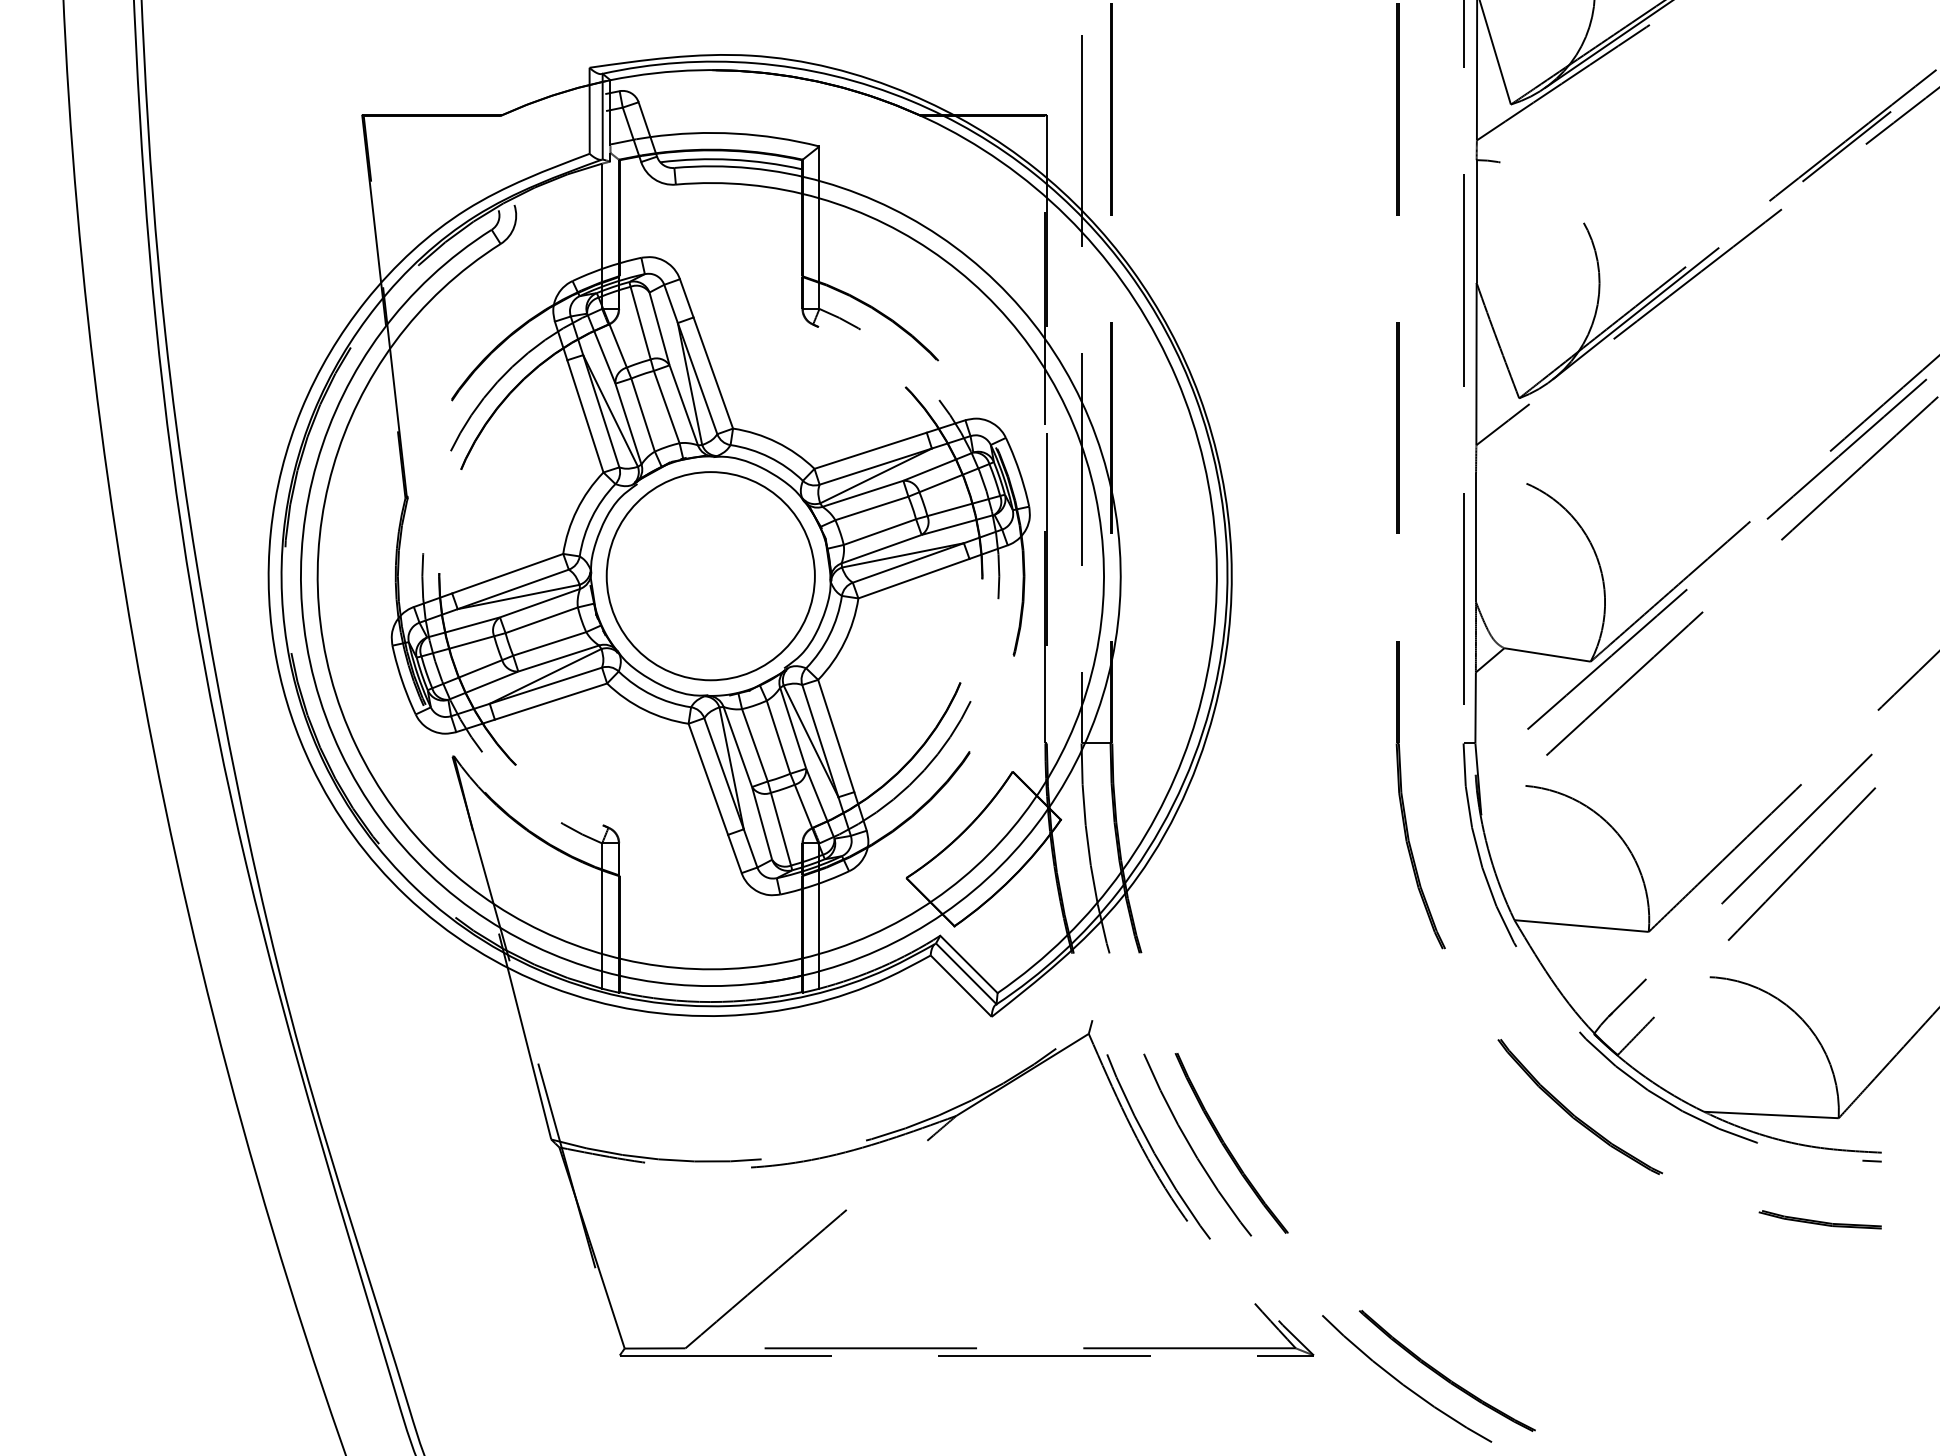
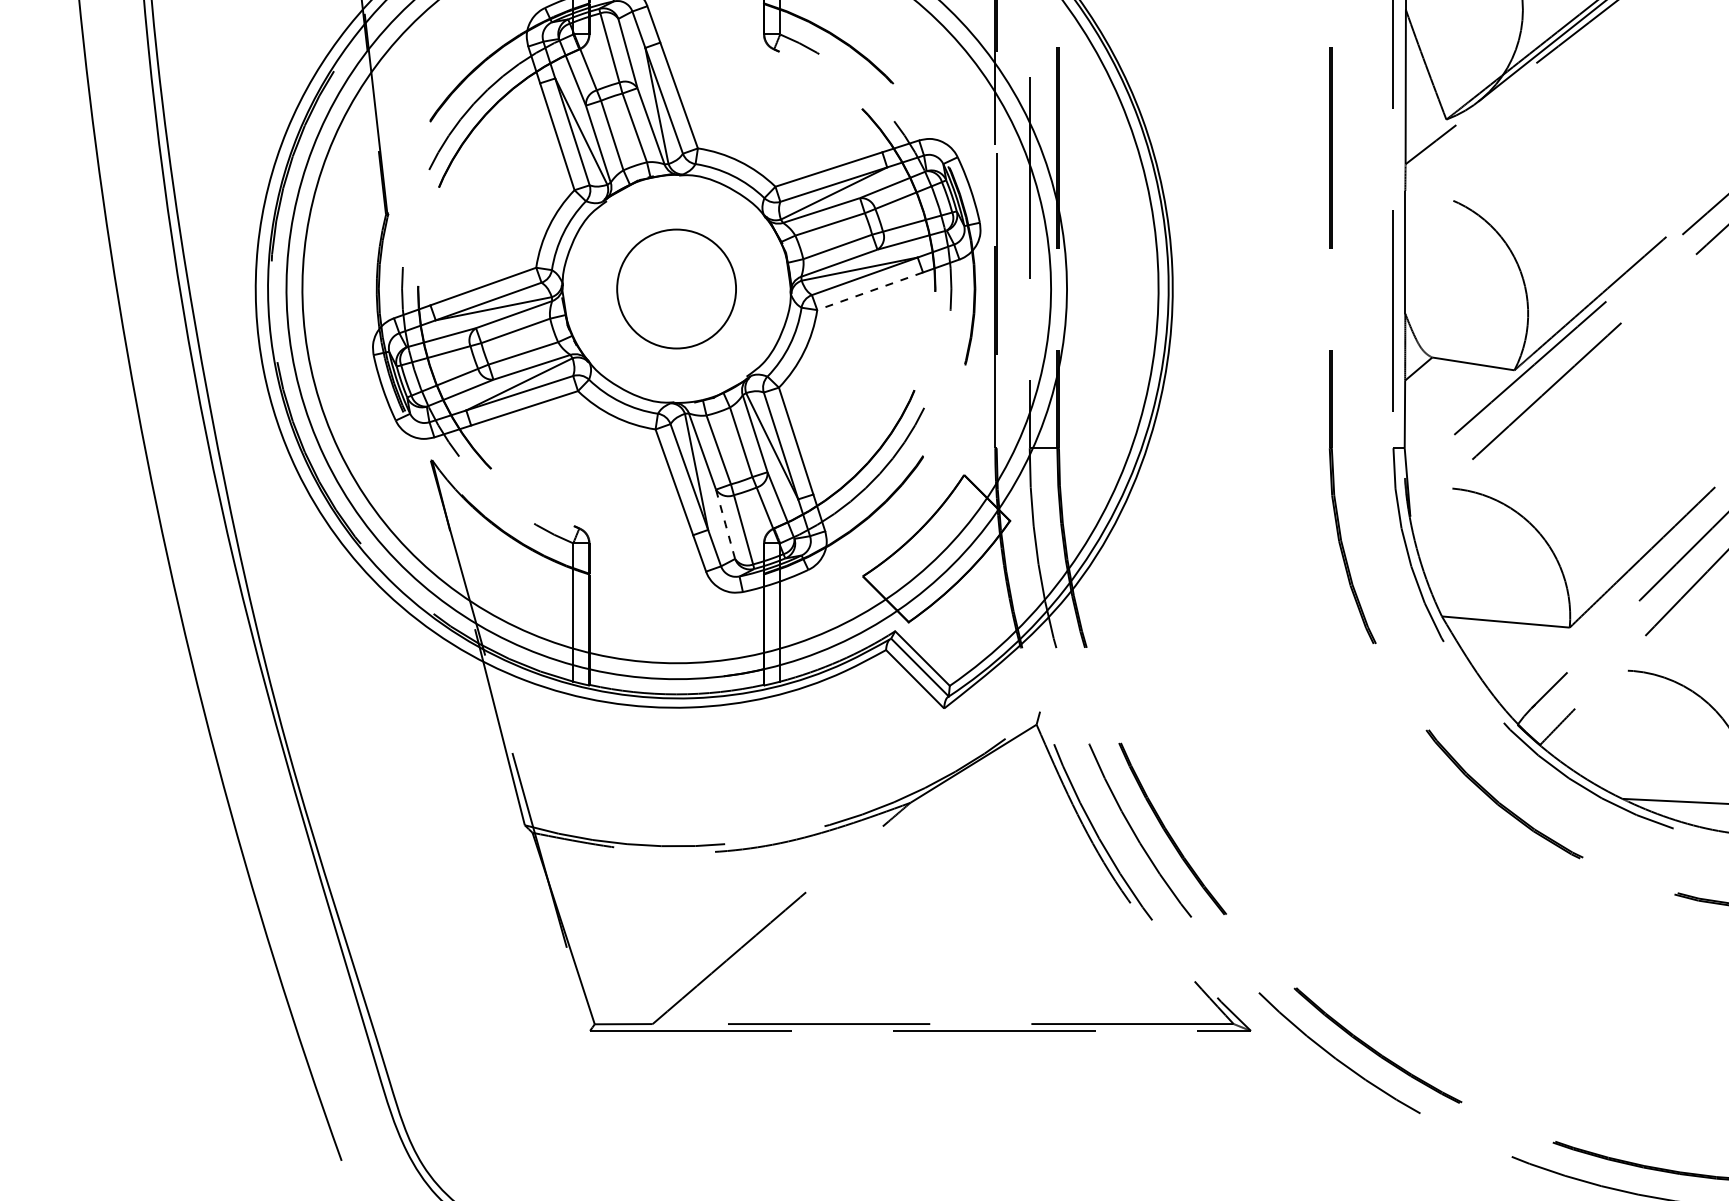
circle: (710, 576) -> (676, 289), size x0.6
line: (913, 578) -> (869, 291), solid -> dashed
line: (762, 823) -> (725, 524), solid -> dashed

